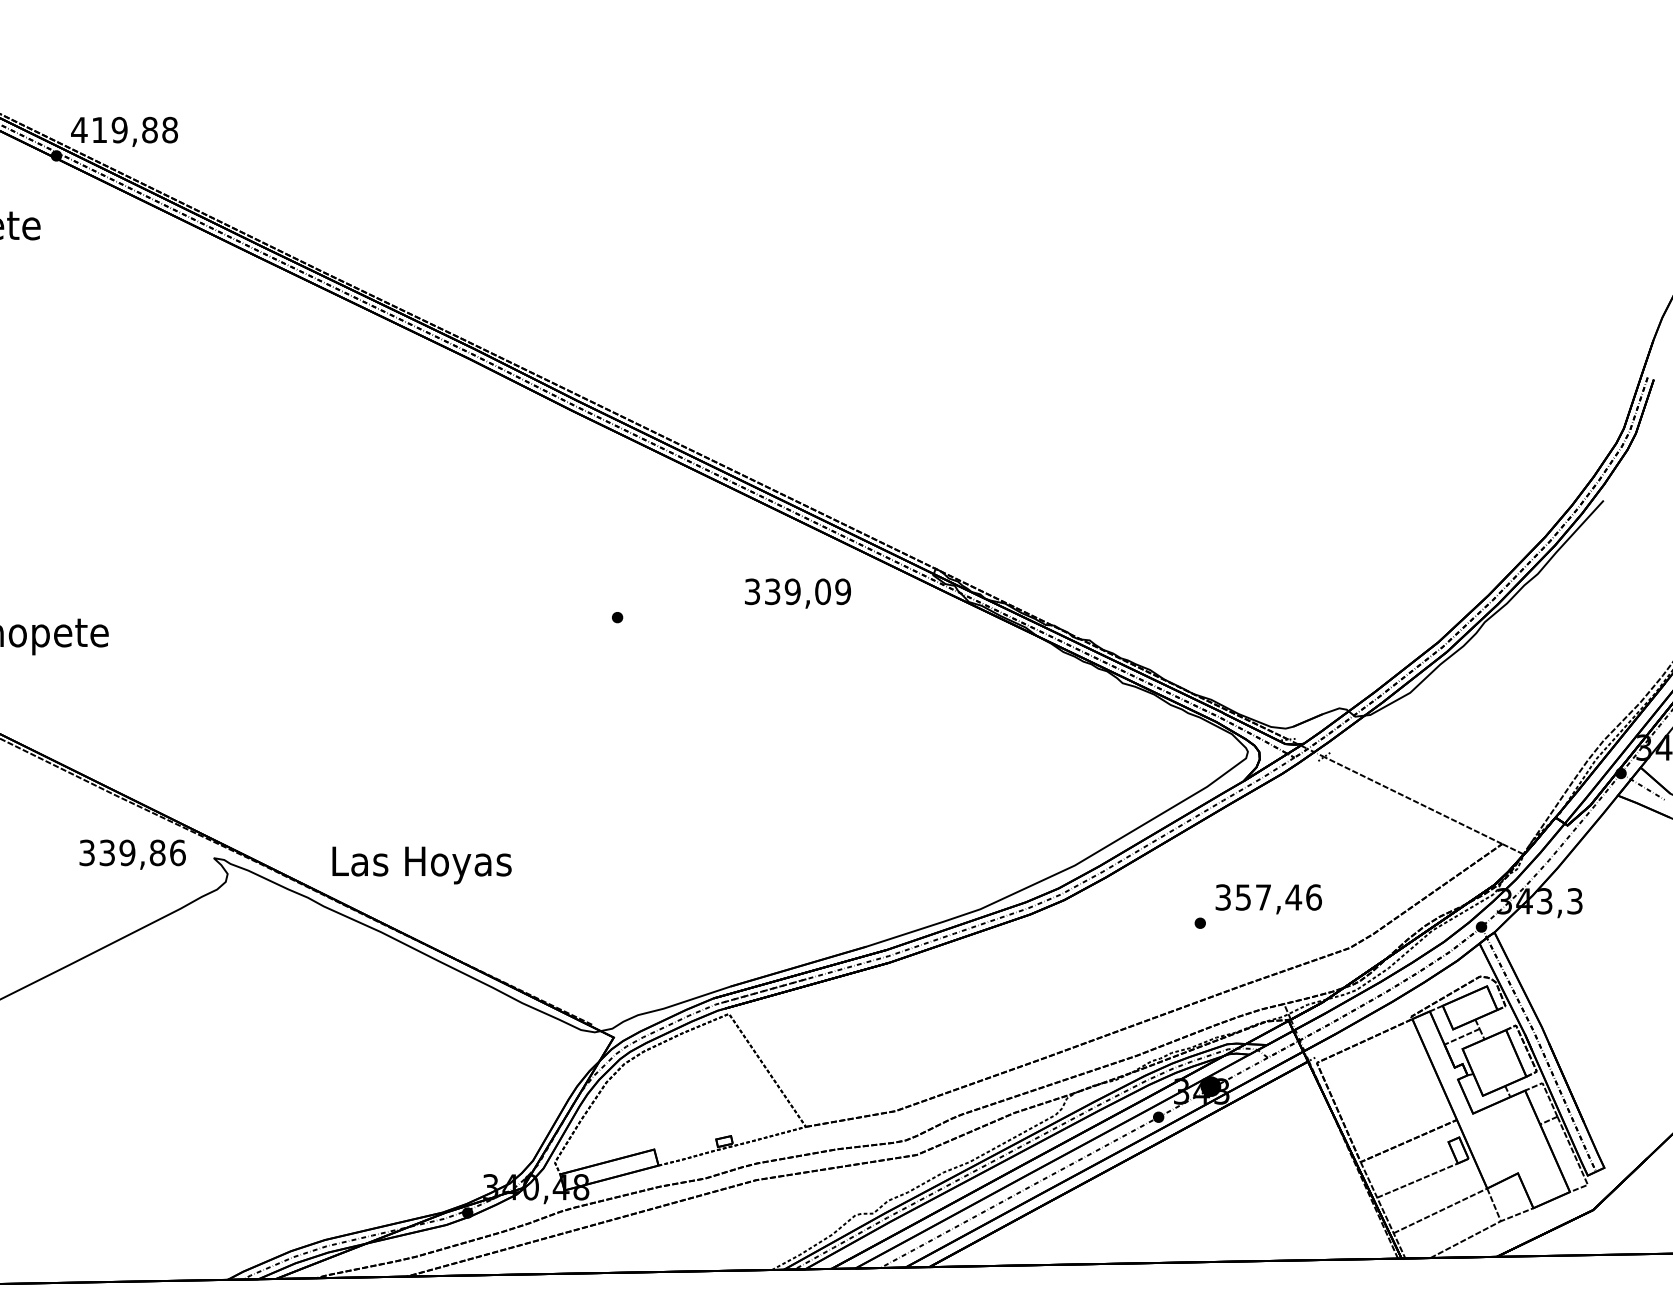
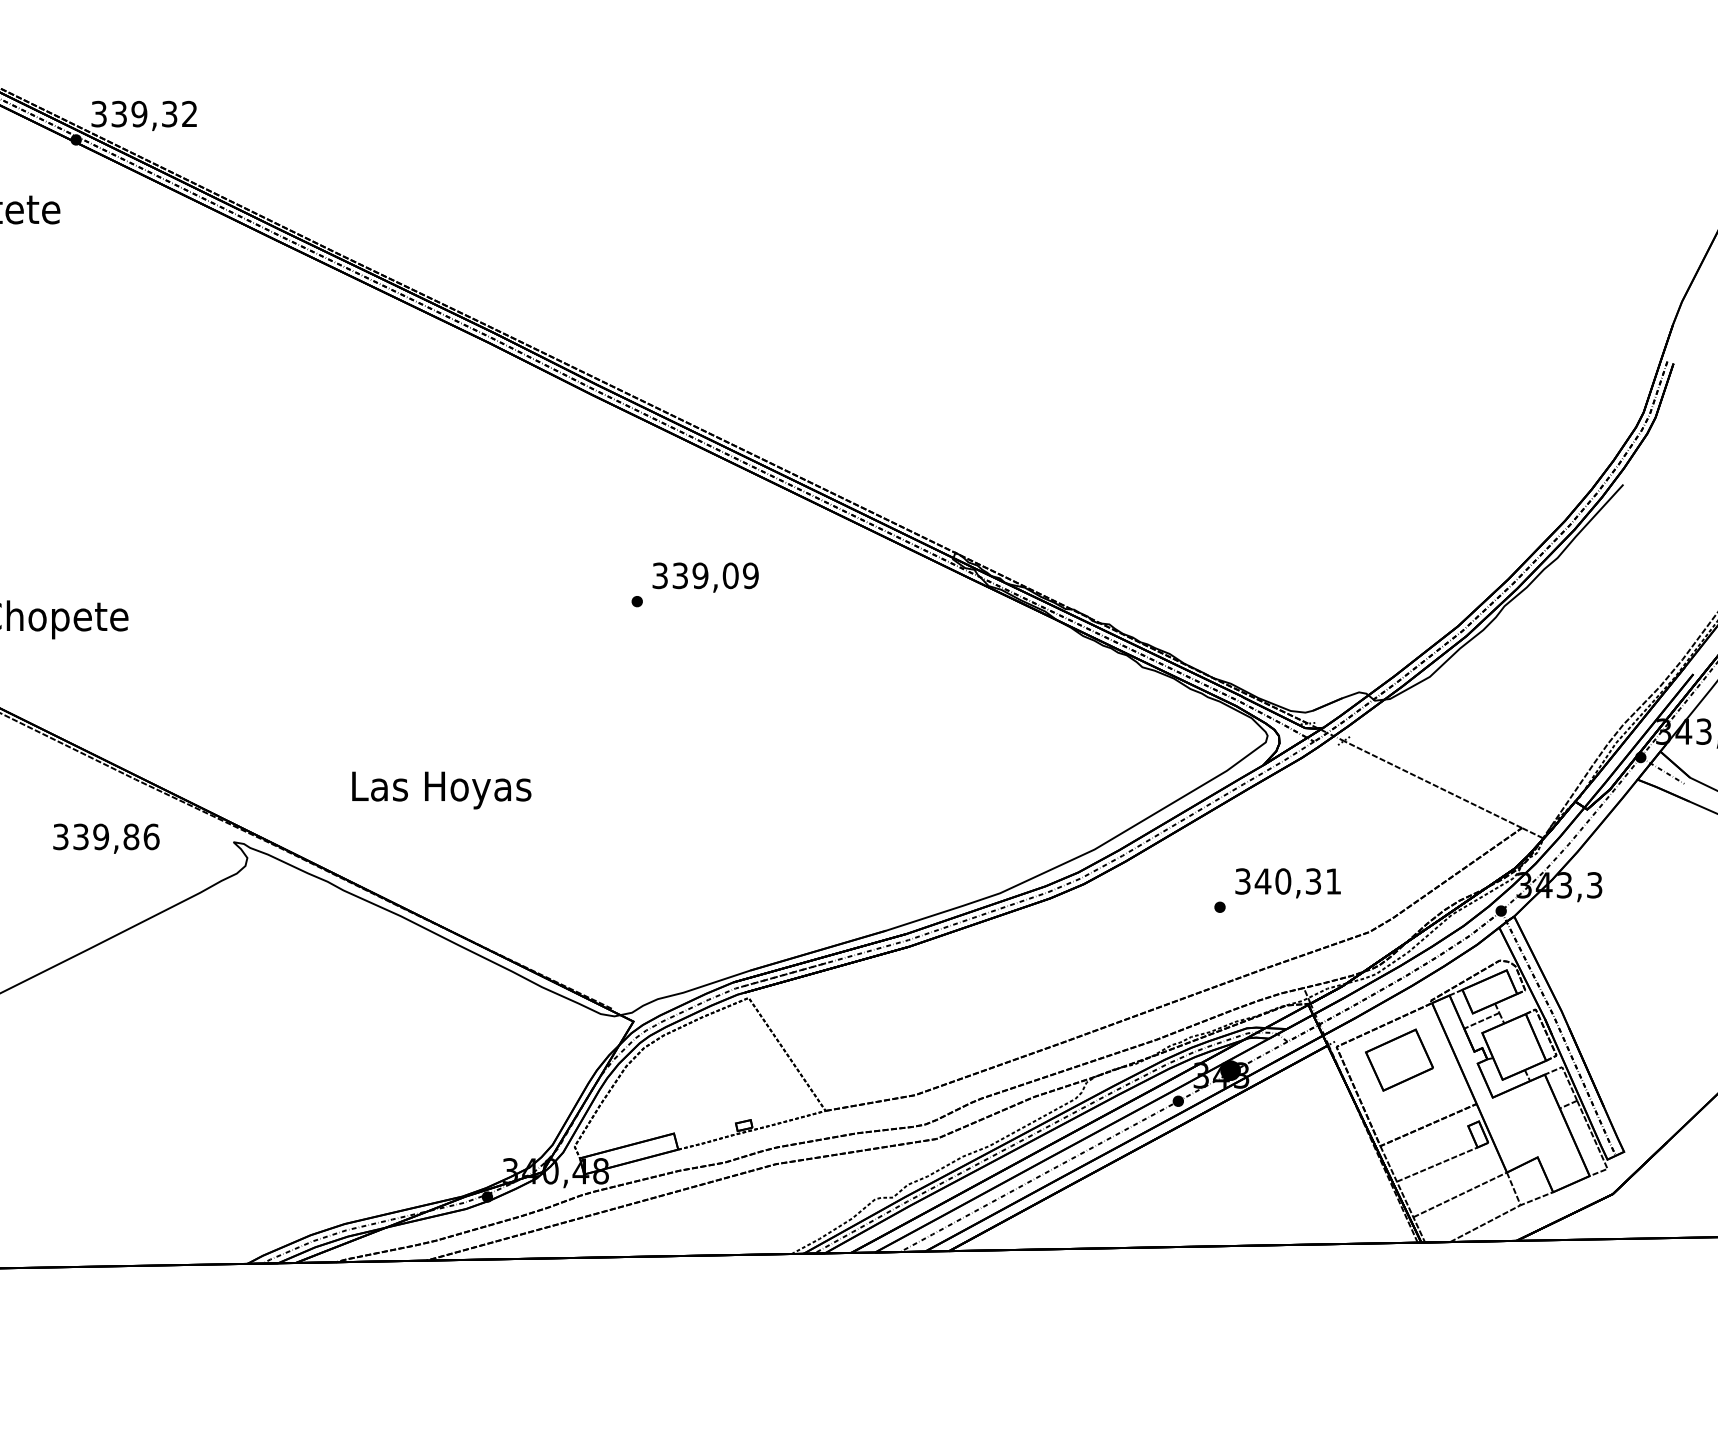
text: (123, 129) -> (143, 113), 419,88 -> 339,32
text: (797, 593) -> (705, 577), moved
text: (132, 854) -> (106, 838), moved
text: (421, 865) -> (441, 790), moved
text: (1277, 897) -> (1297, 881), 357,46 -> 340,31
part: (1379, 1075) -> (1399, 1059), added

